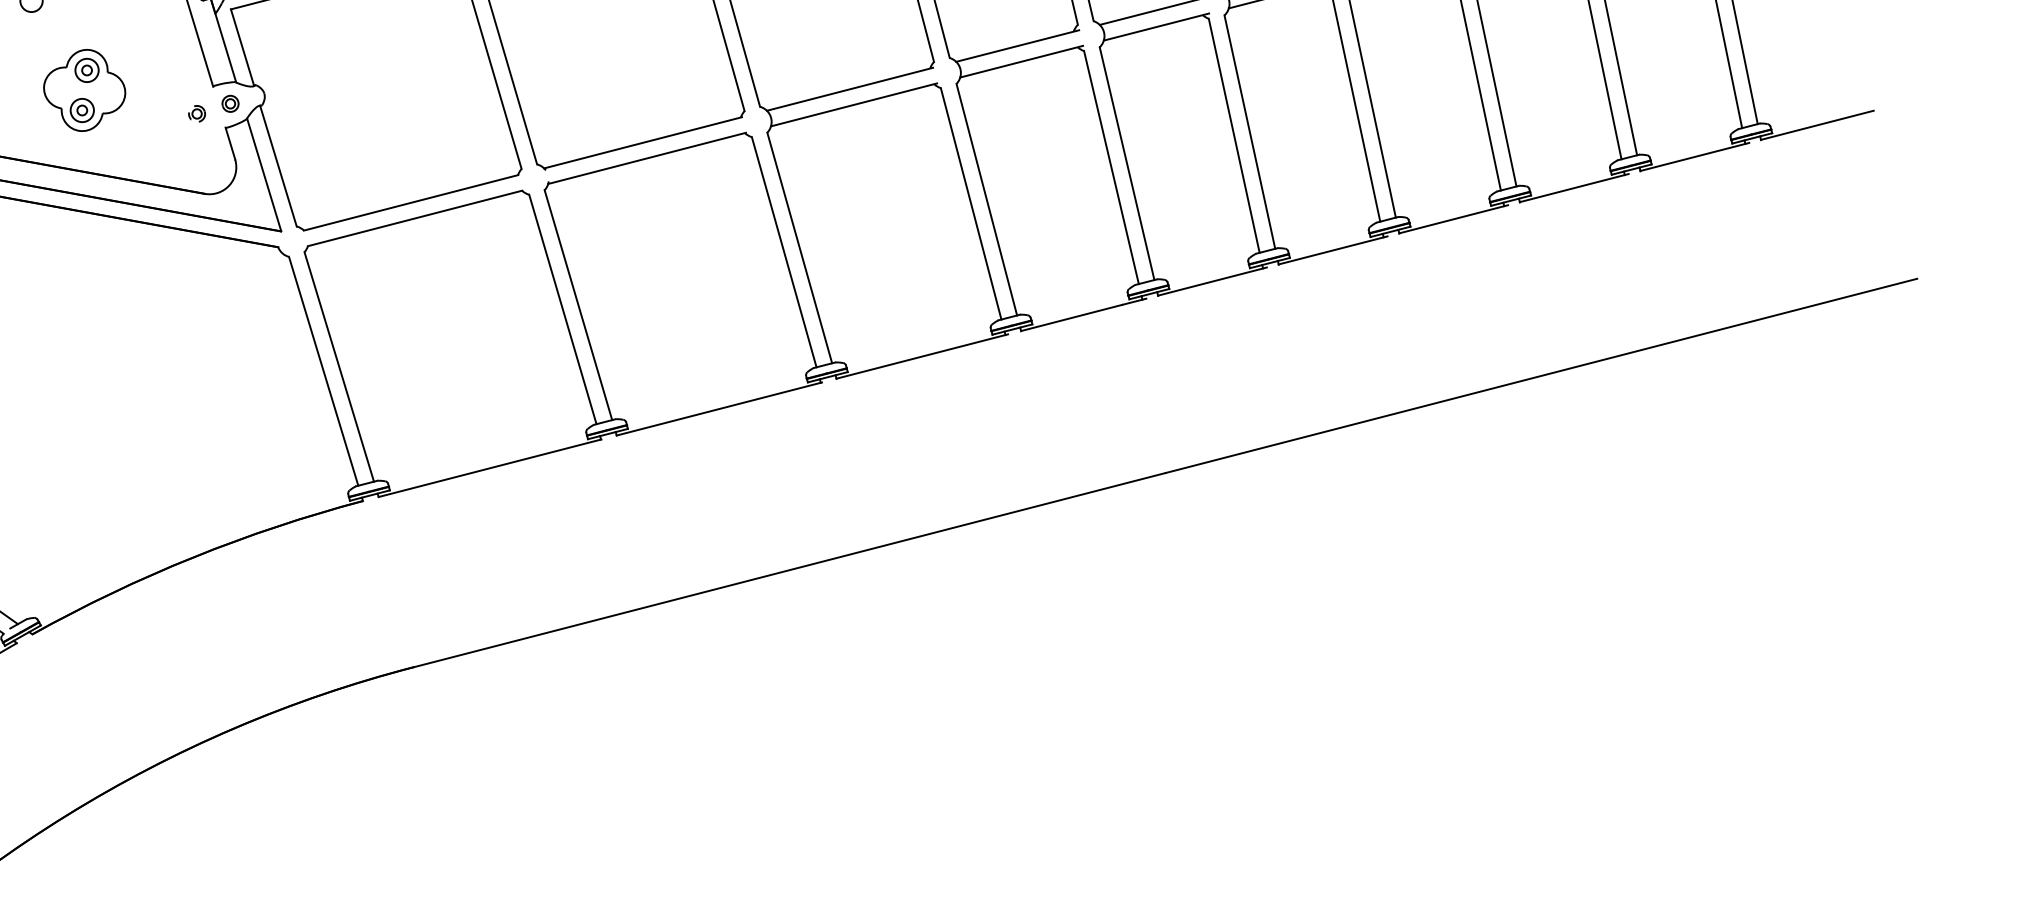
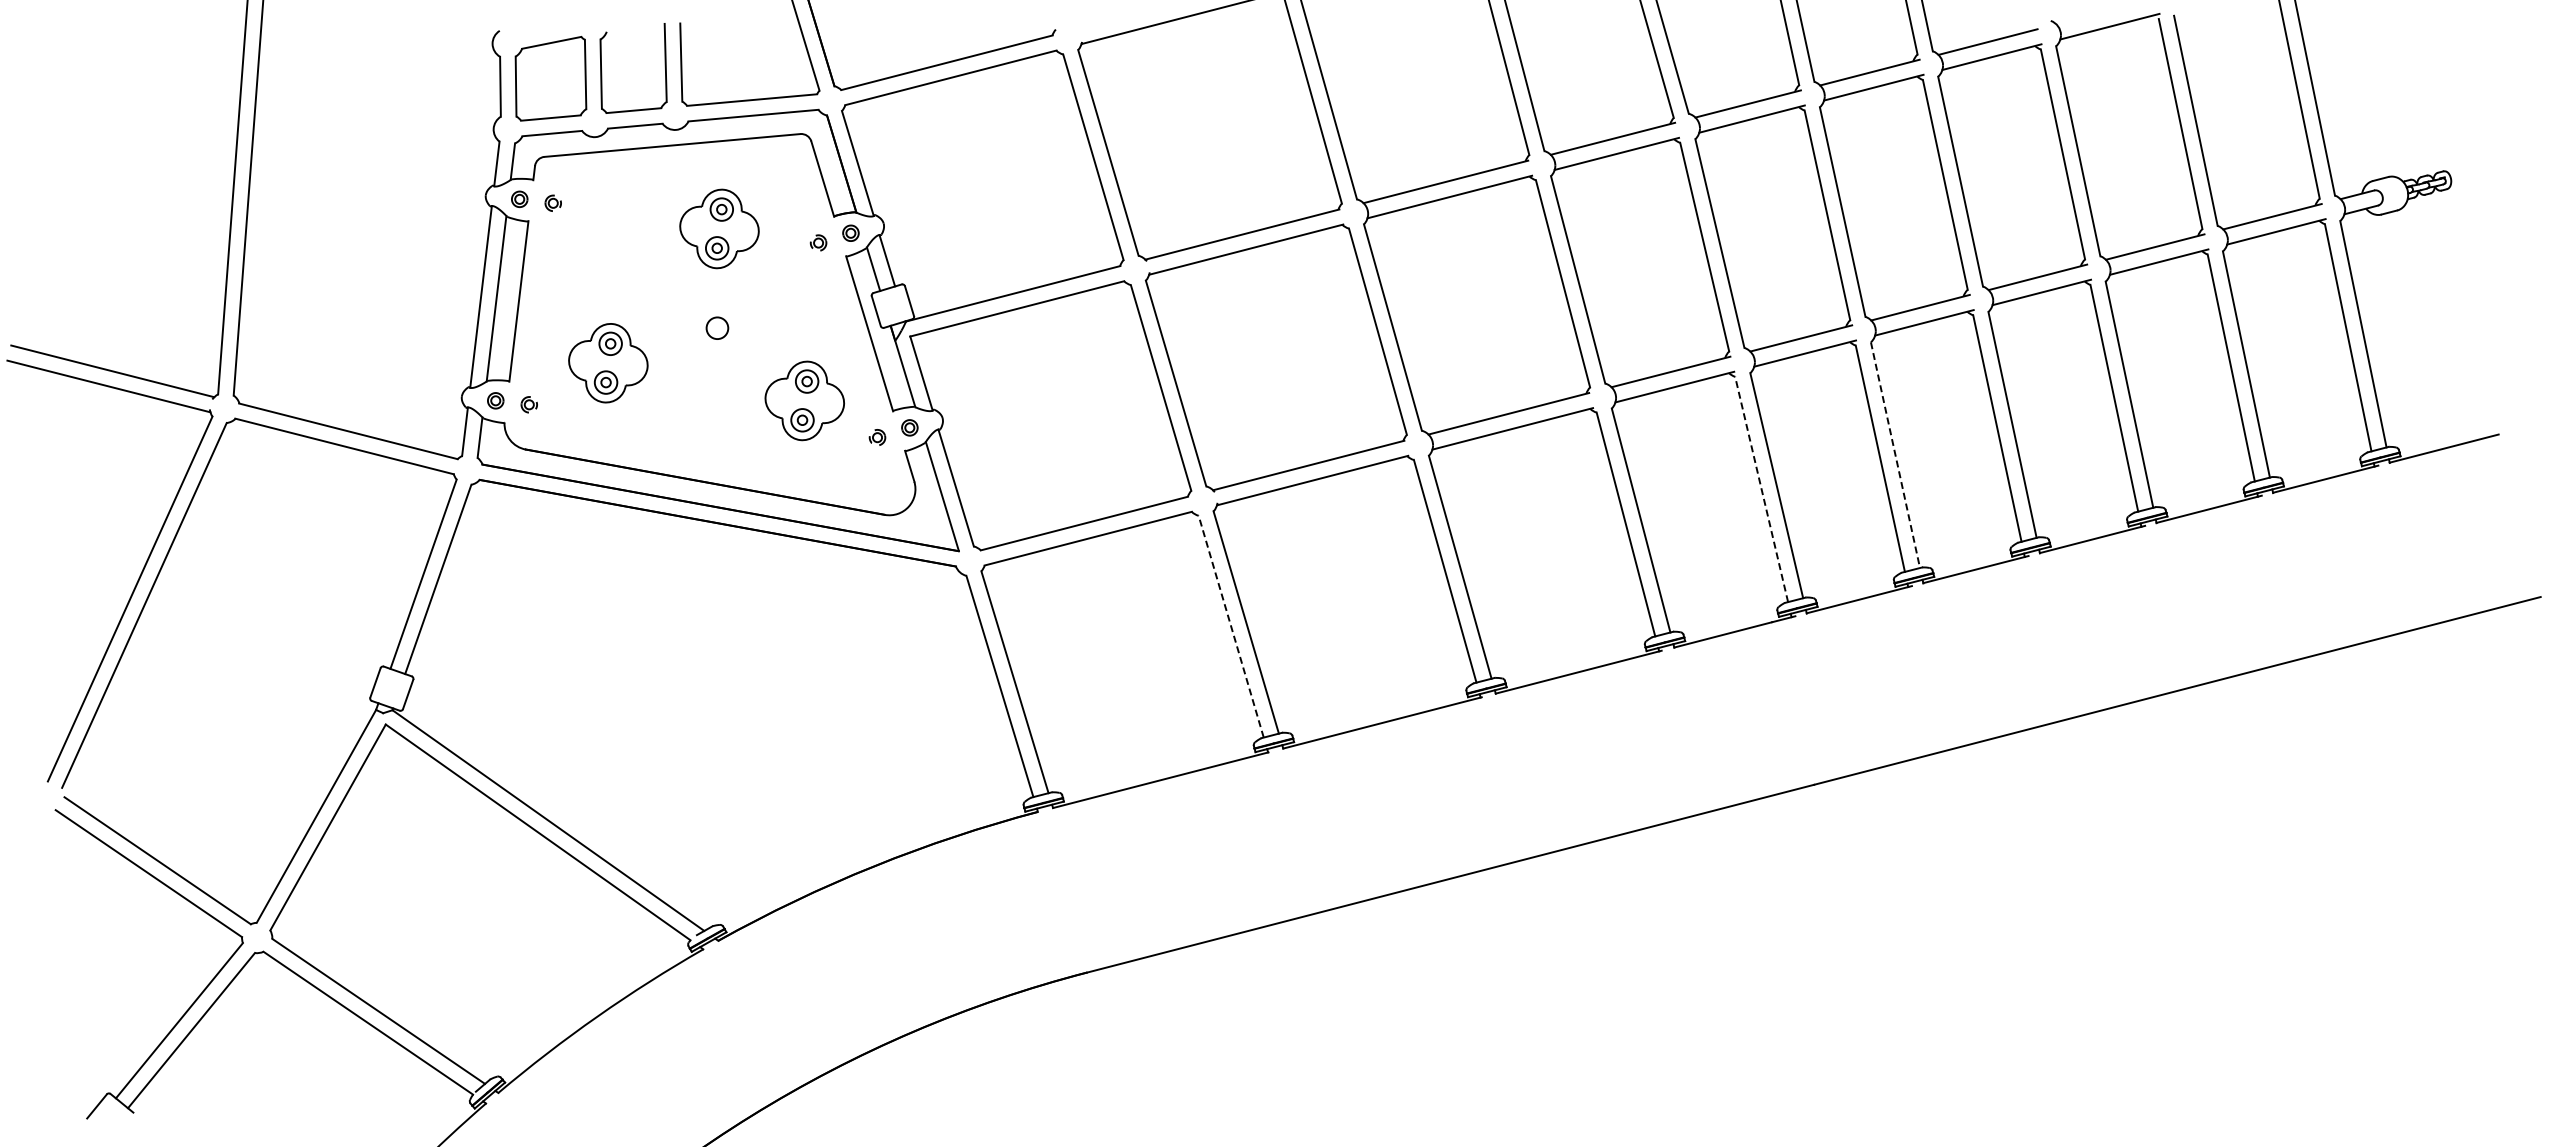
part: (84, 90) -> (804, 400), moved
line: (1249, 132) -> (1895, 455), solid -> dashed
line: (1111, 167) -> (1761, 489), solid -> dashed
line: (563, 309) -> (1231, 626), solid -> dashed

